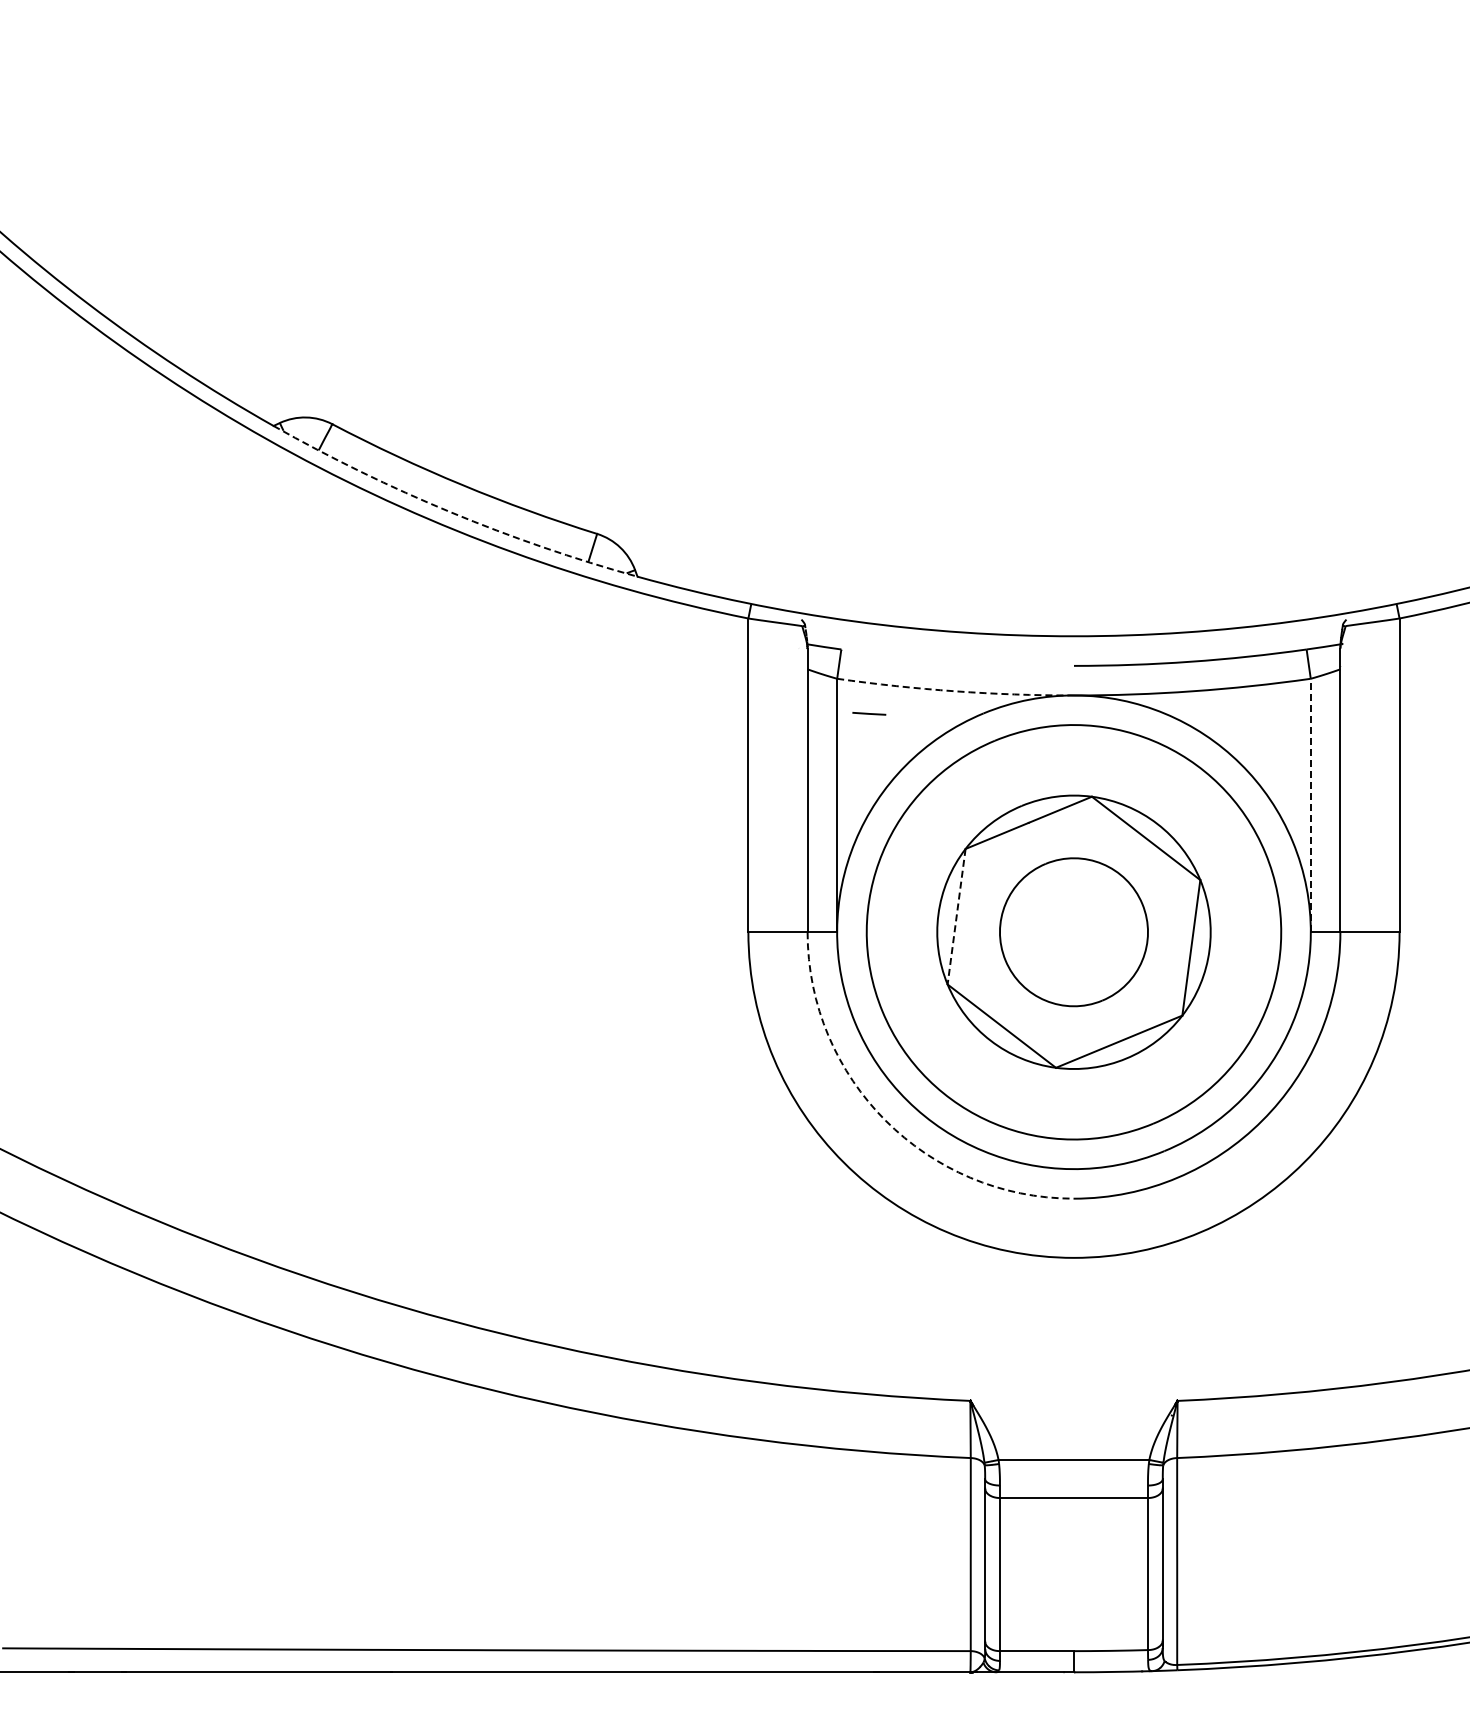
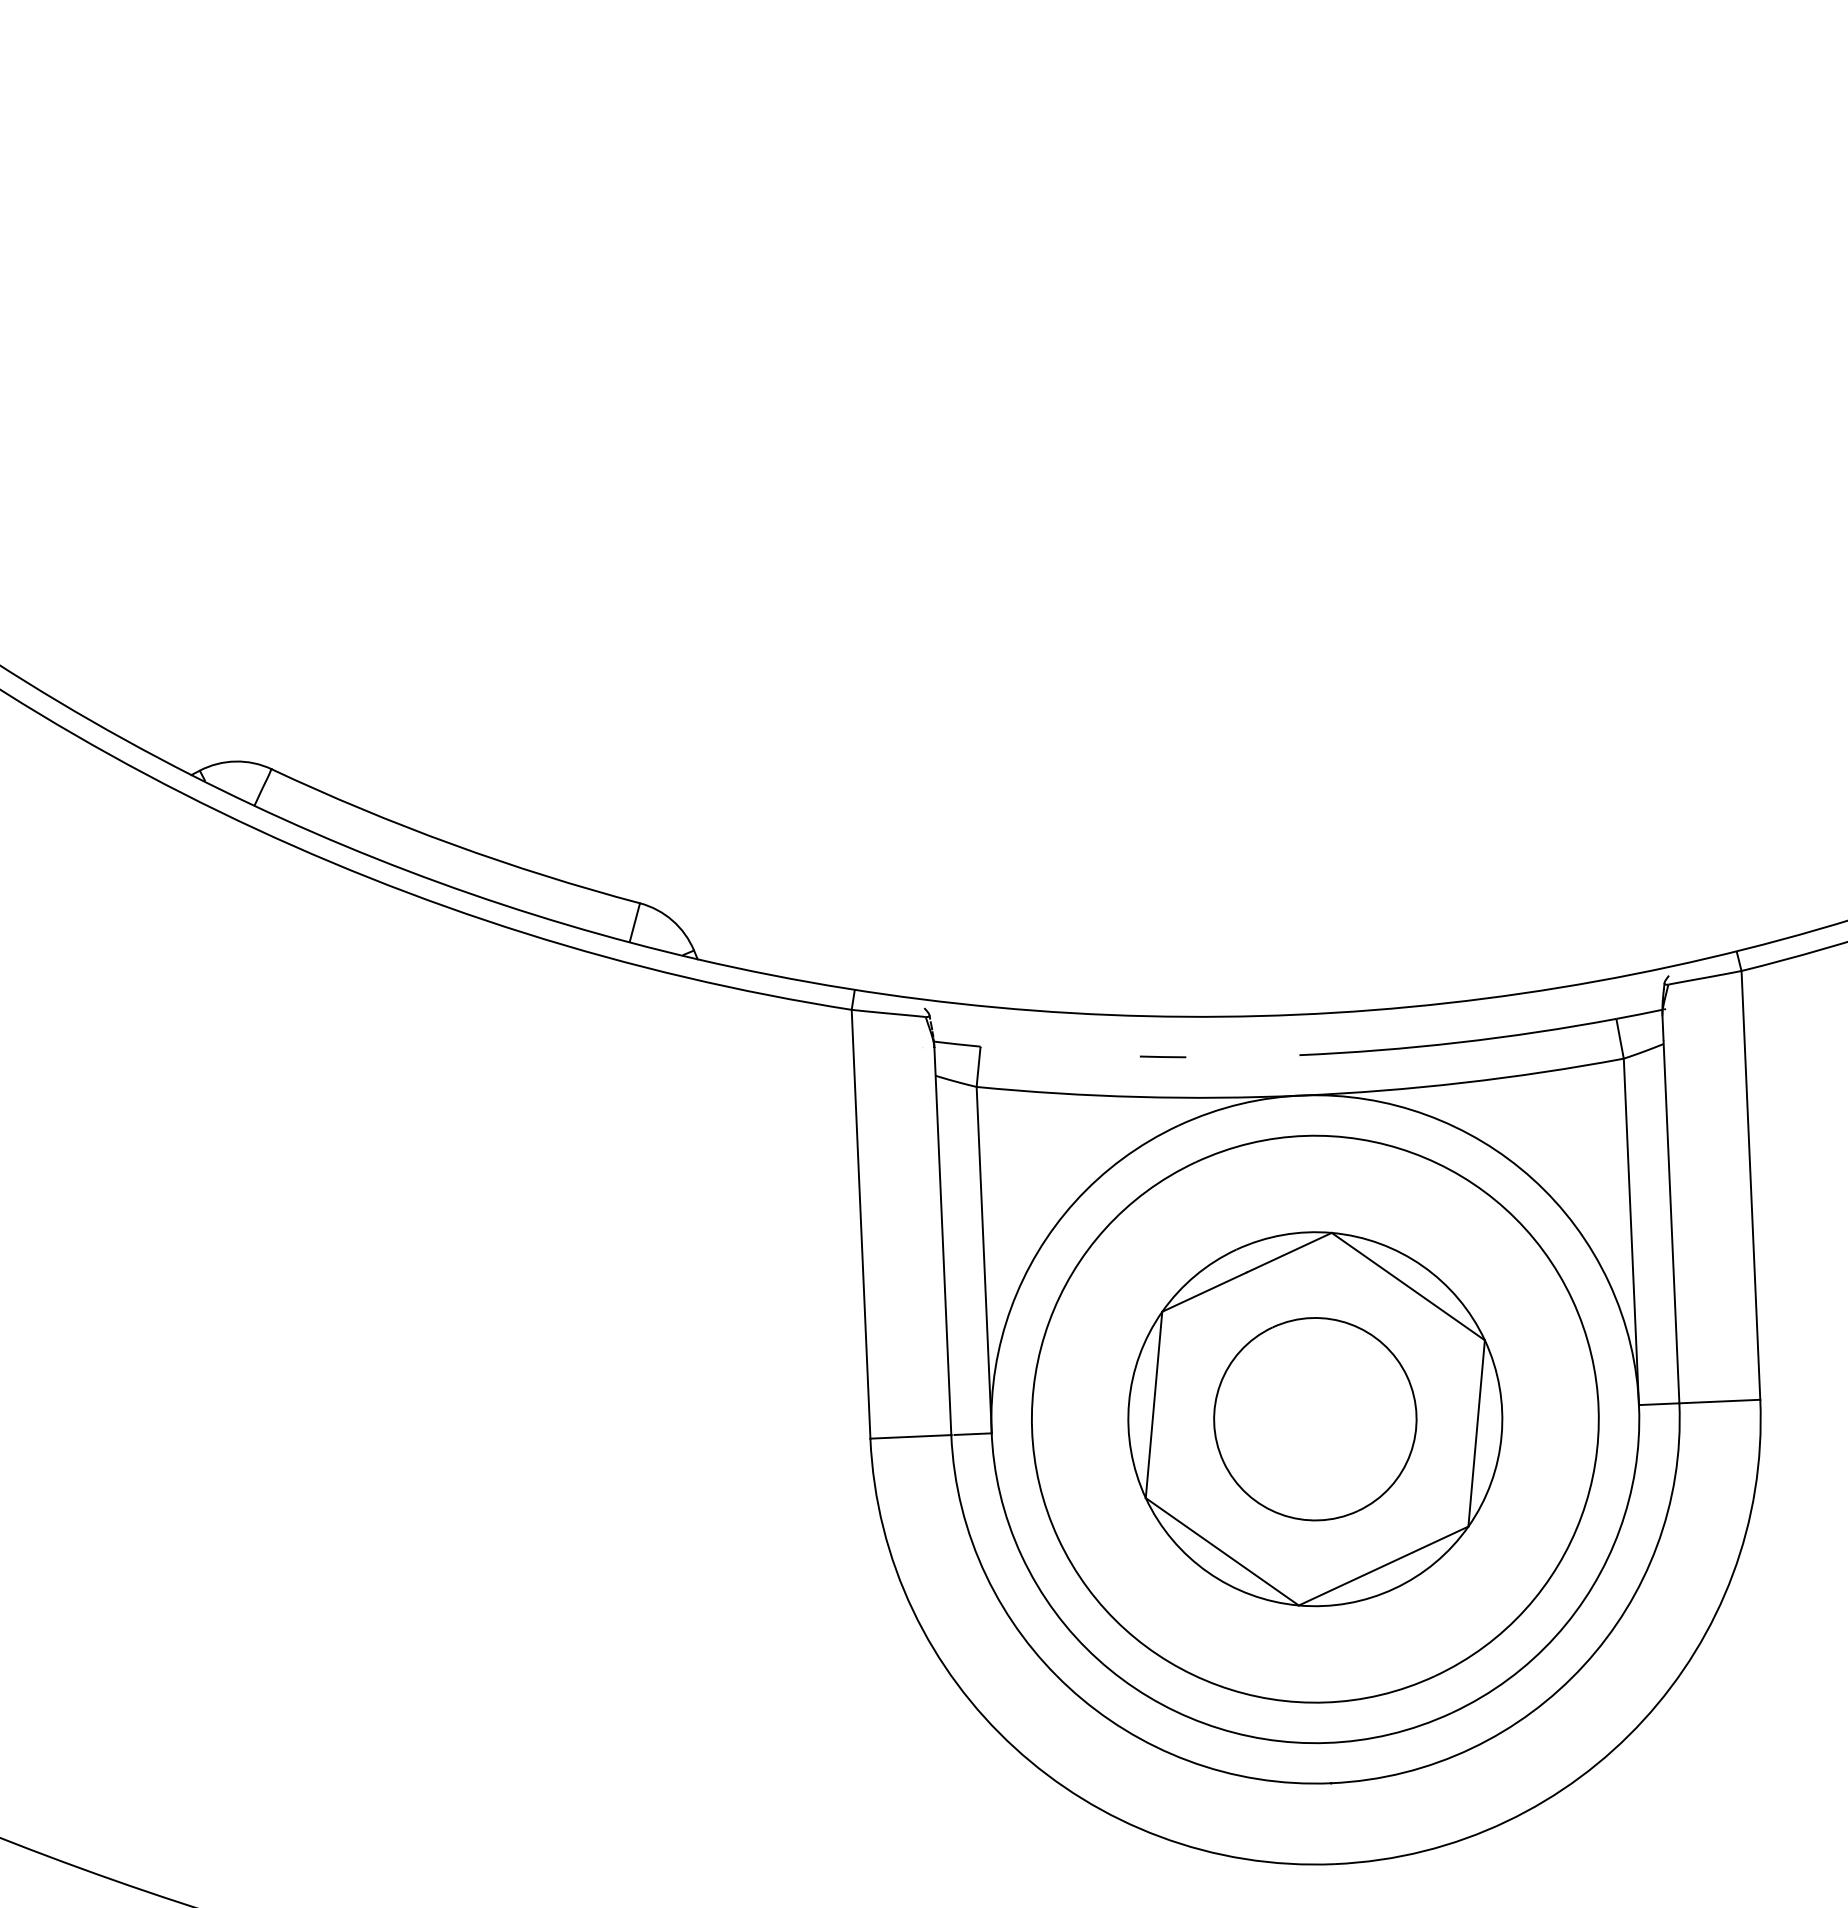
arc: (451, 512) -> (439, 882), dashed -> solid
arc: (955, 691) -> (1139, 1097), dashed -> solid
line: (869, 713) -> (1163, 1056), moved
line: (1310, 805) -> (1630, 1231), dashed -> solid
line: (956, 917) -> (1153, 1406), dashed -> solid
arc: (885, 1120) -> (1069, 1687), dashed -> solid

